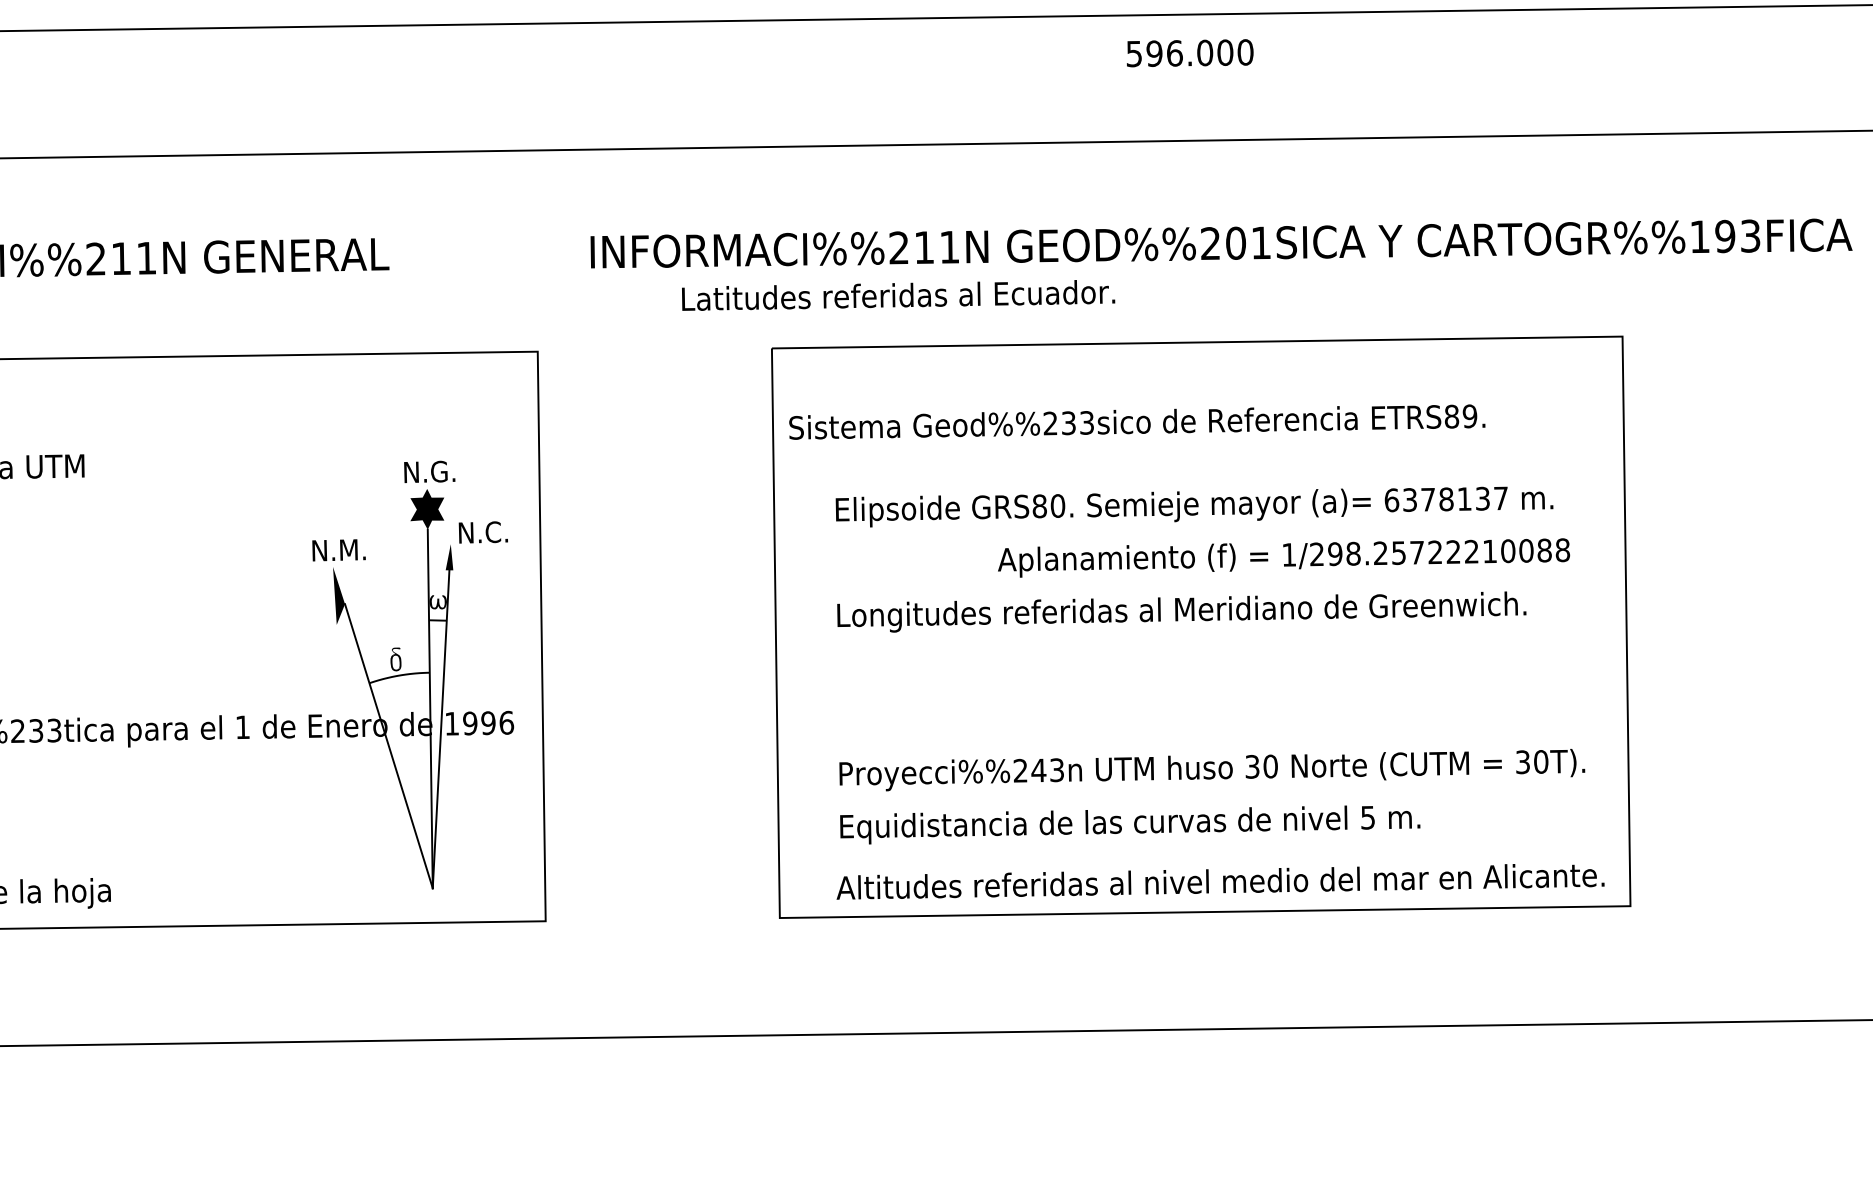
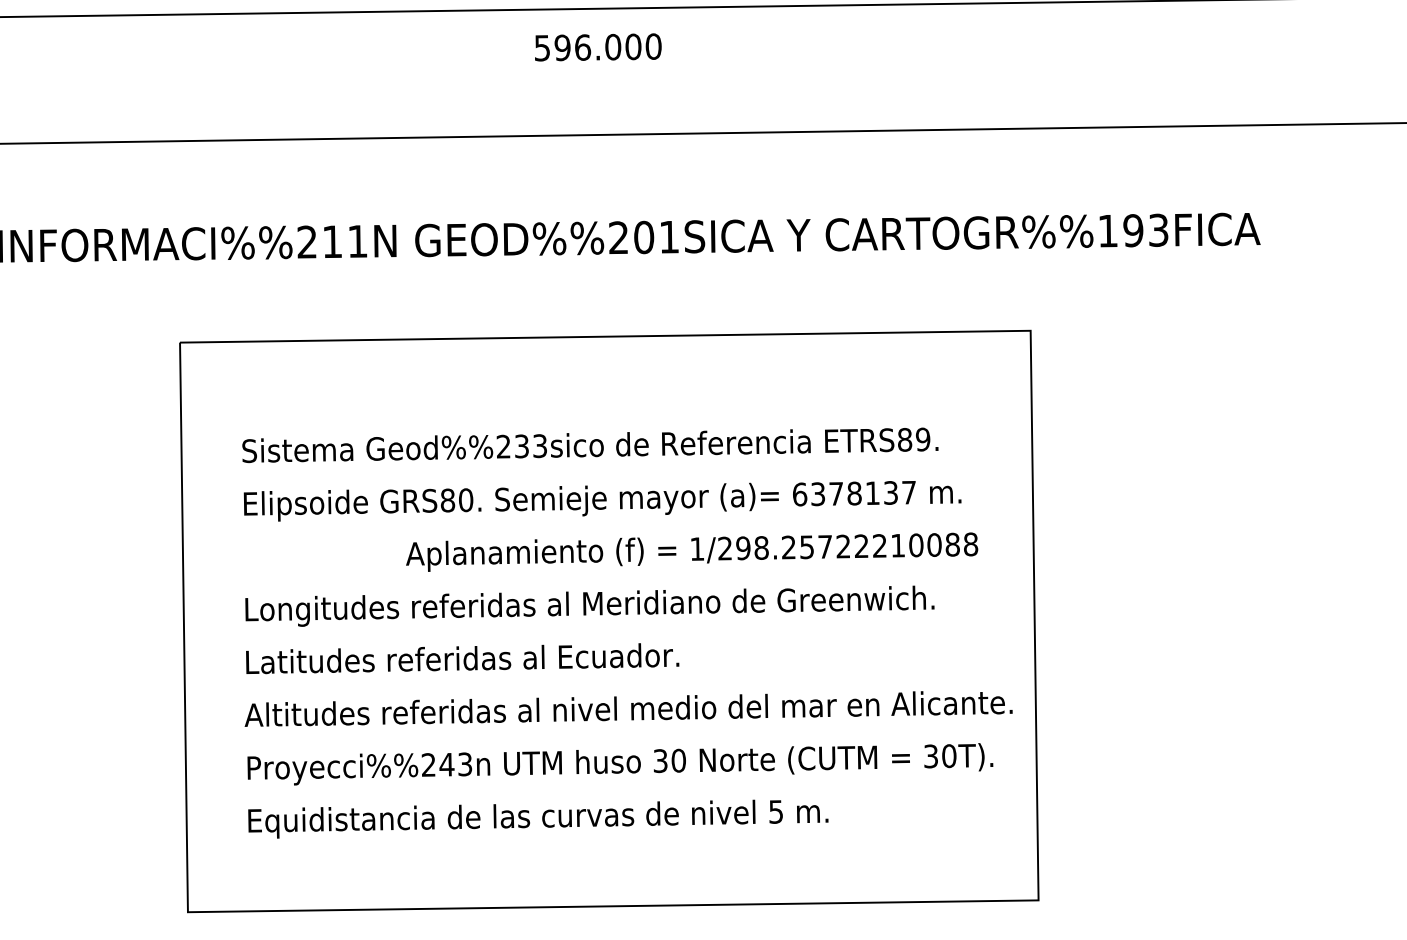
text: (898, 295) -> (462, 658), moved
text: (1137, 421) -> (590, 444), moved
text: (1220, 881) -> (628, 708), moved

